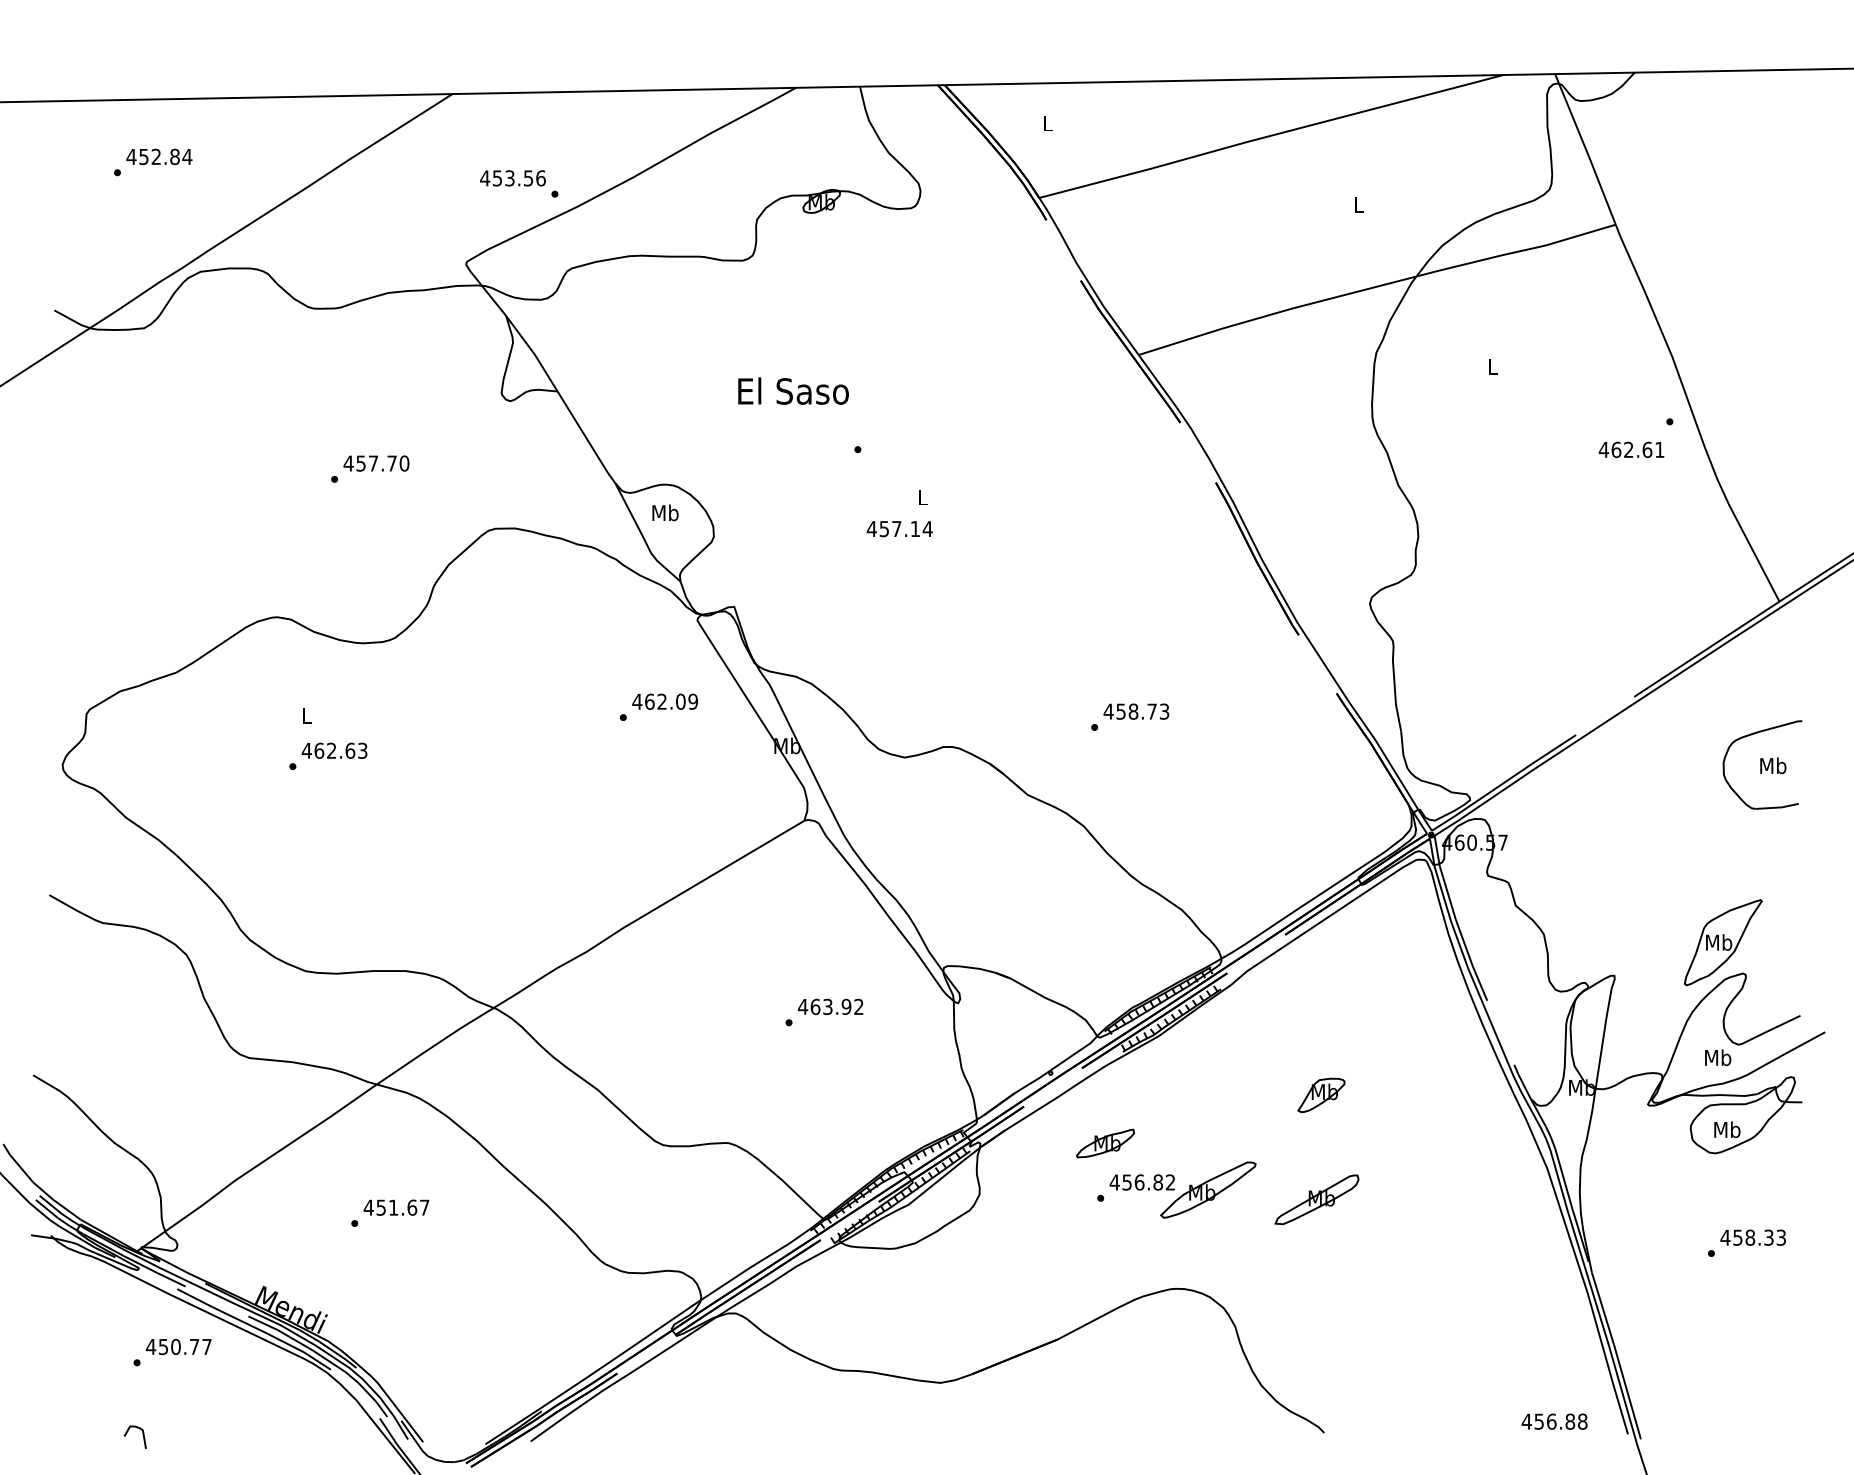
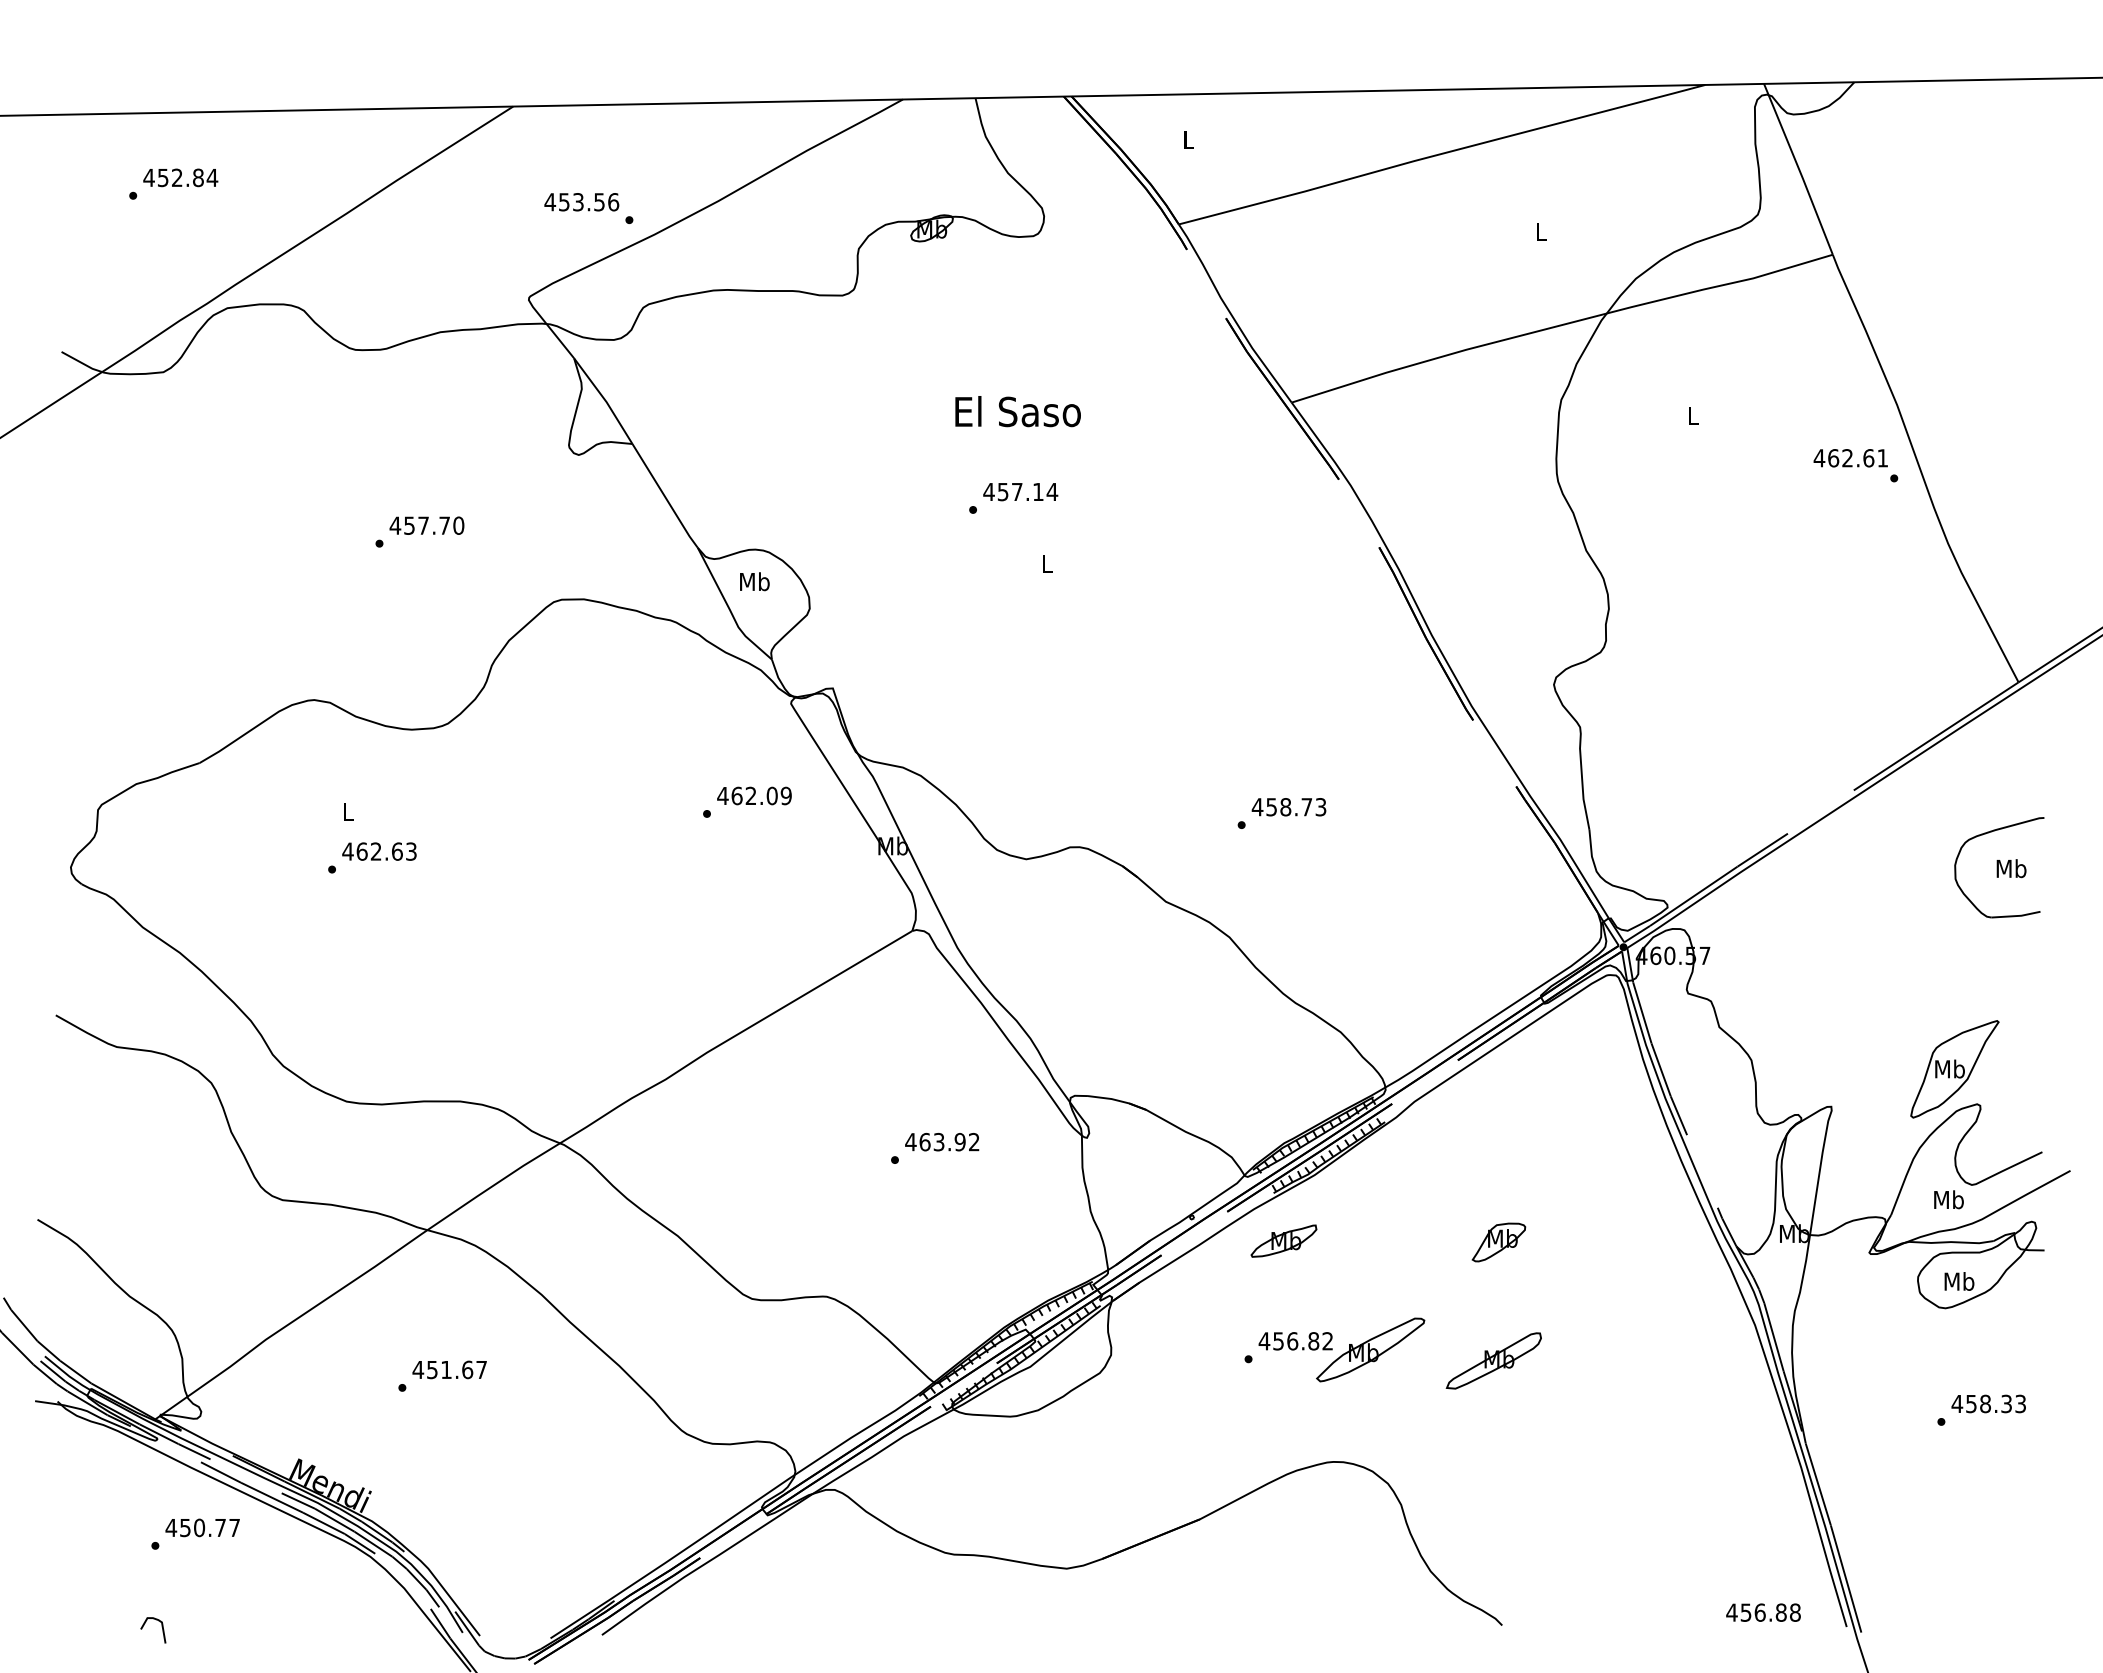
text: (793, 391) -> (1017, 411), moved
text: (1631, 450) -> (1850, 458), moved
text: (899, 529) -> (1020, 492), moved
part: (1105, 1142) -> (1283, 1240), moved

